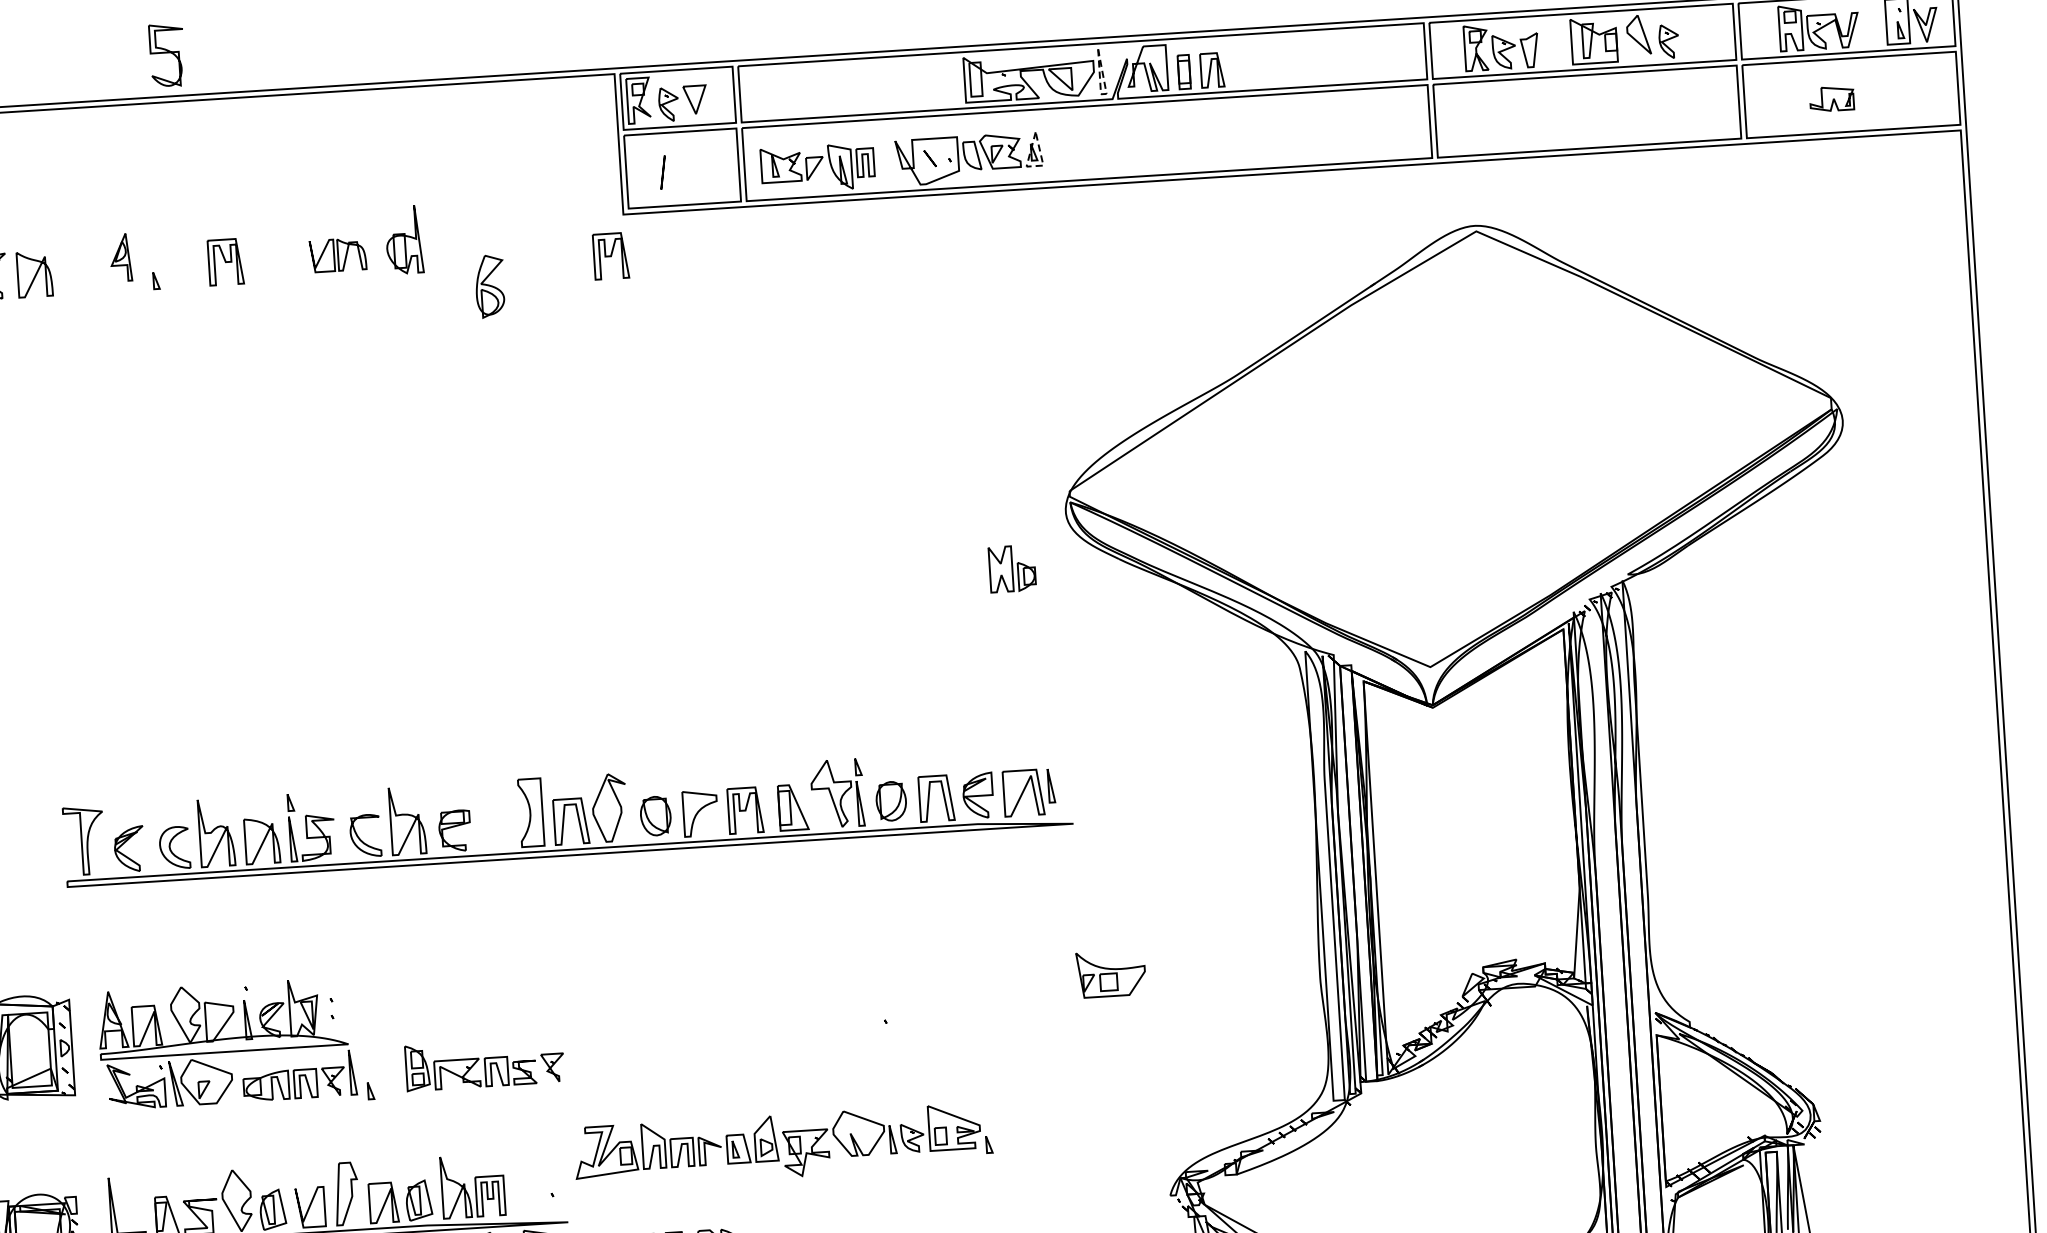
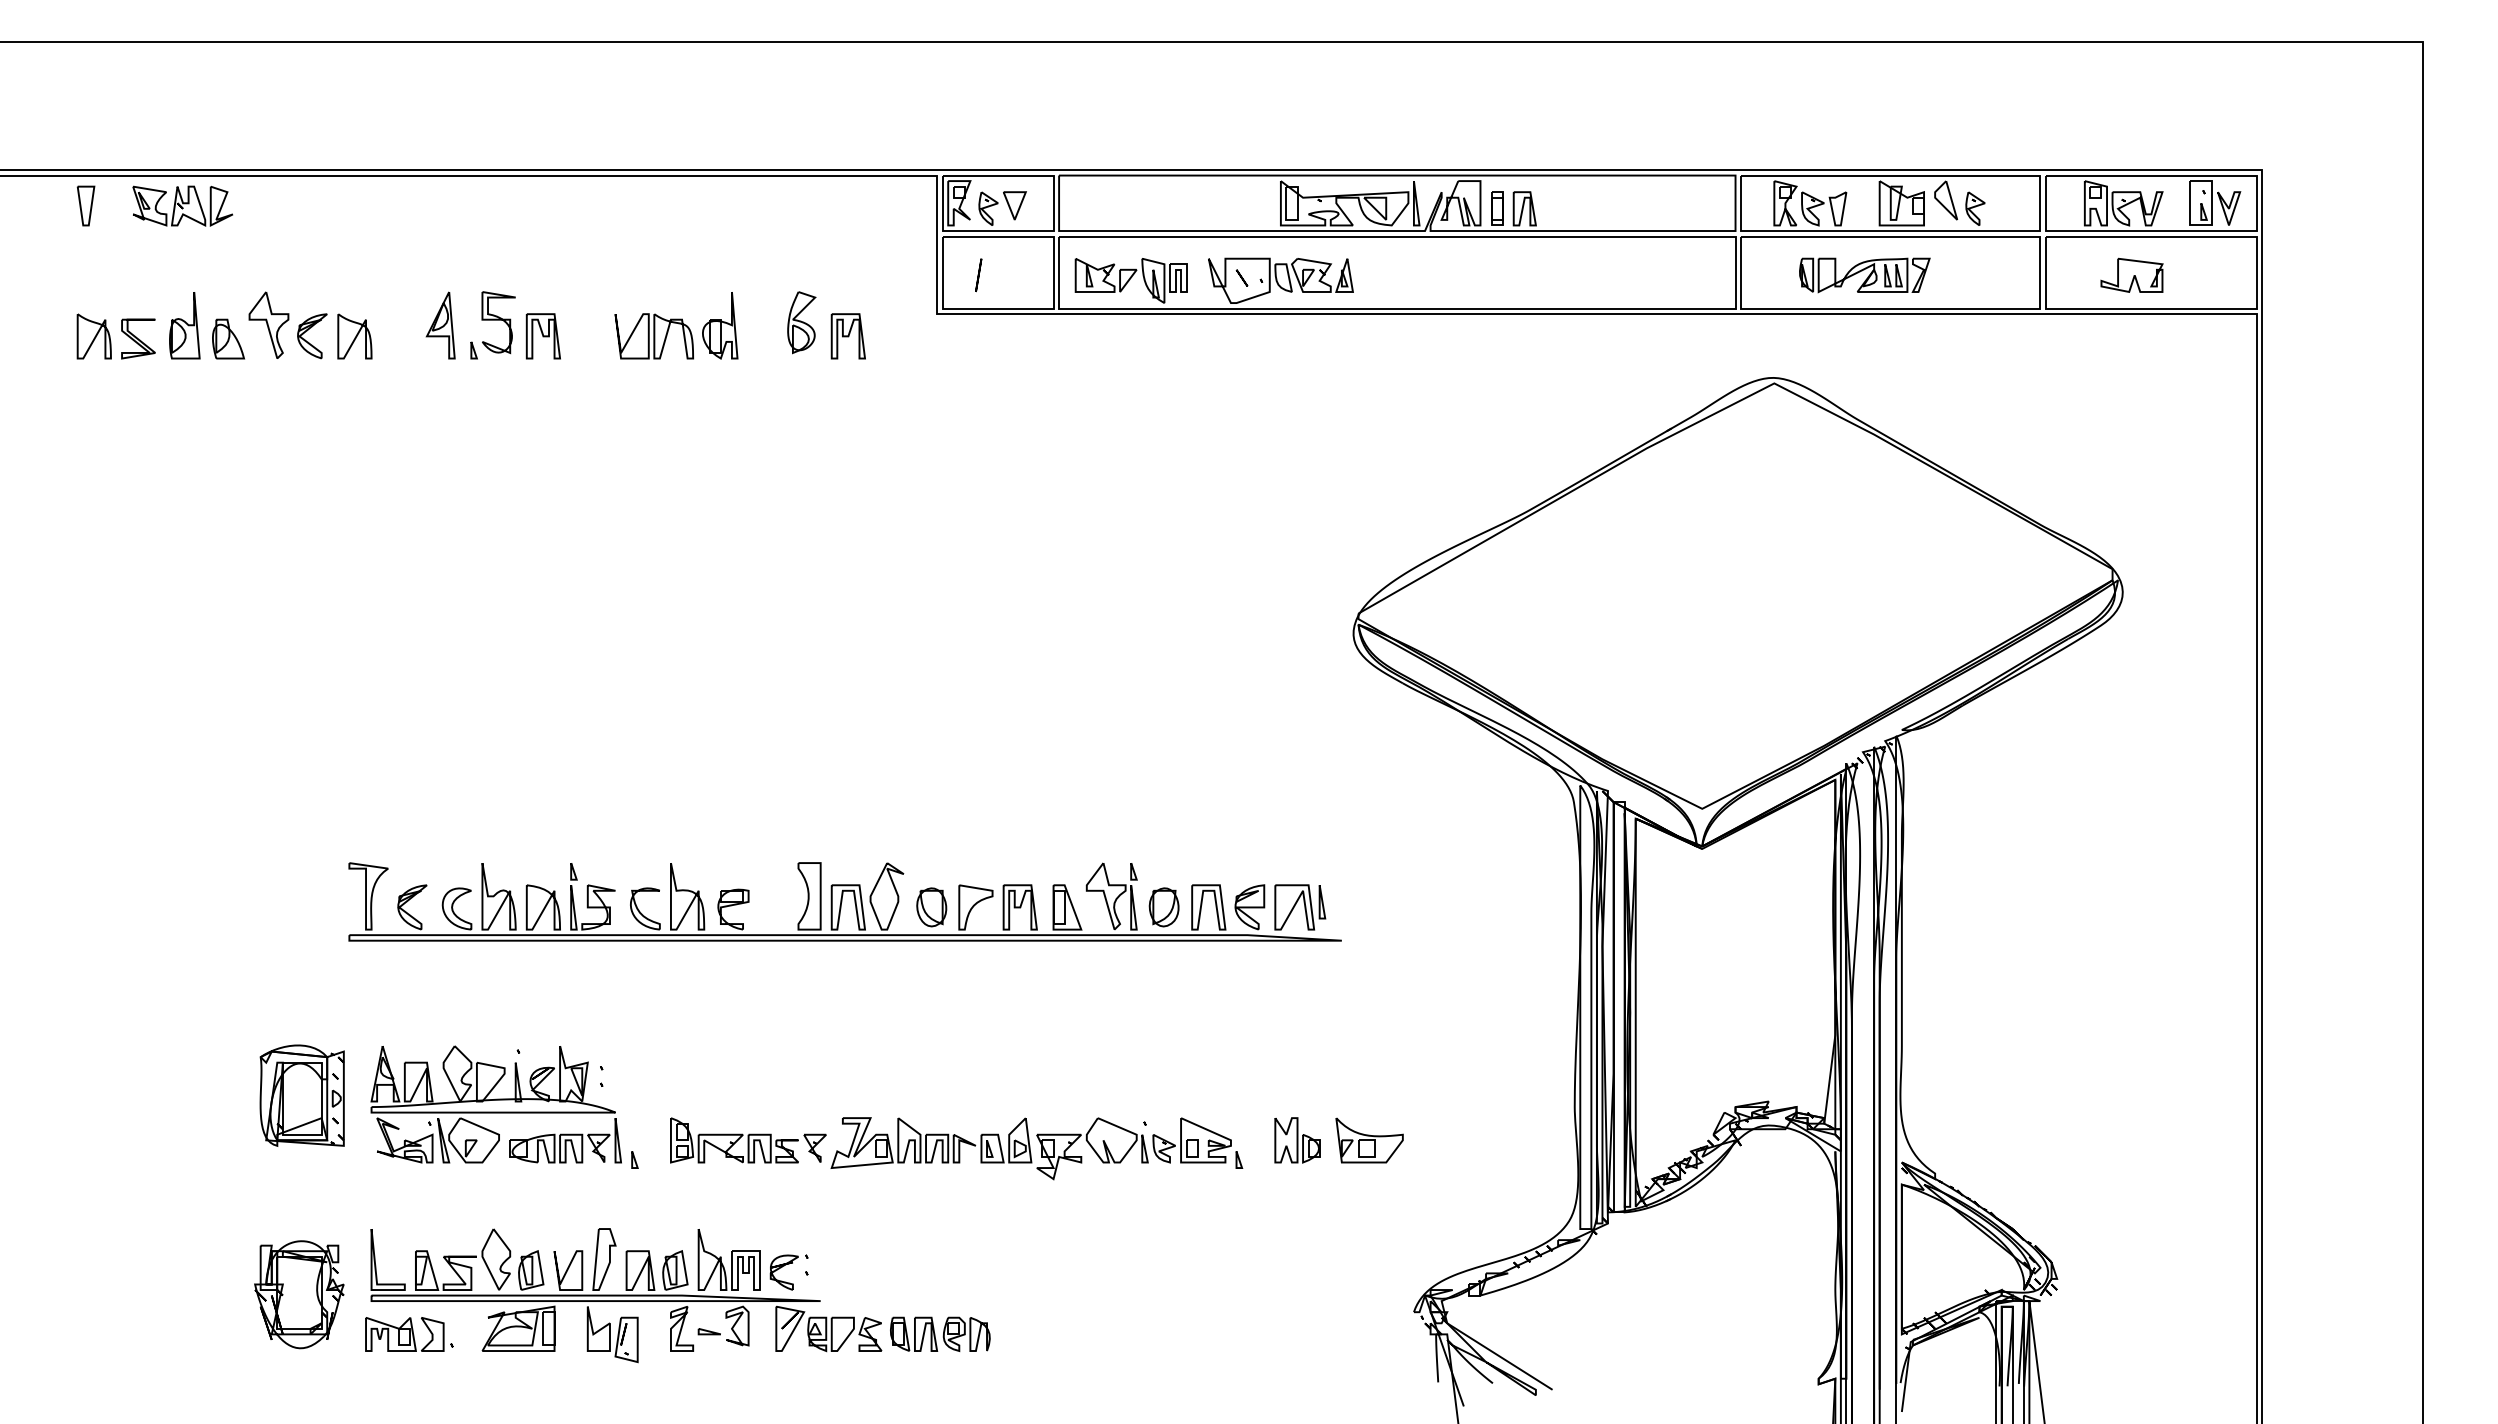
part: (167, 55) -> (498, 322), moved
line: (1103, 94) -> (1416, 225), dashed -> solid
part: (1831, 98) -> (2131, 274), size x1.43
part: (1560, 116) -> (1864, 275), added
line: (1034, 165) -> (1344, 291), dashed -> solid
part: (337, 255) -> (653, 336), size x1.43
part: (610, 256) -> (847, 336), moved
part: (120, 257) -> (440, 325), size x1.43
part: (489, 286) -> (801, 322), moved
part: (1012, 568) -> (1297, 1140), moved
part: (1111, 973) -> (1369, 1140), moved
part: (783, 1146) -> (1036, 1148), moved
part: (529, 1189) -> (784, 1266), added

